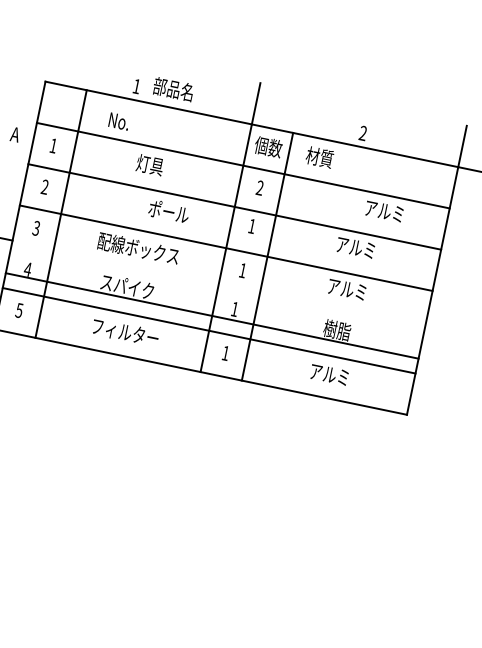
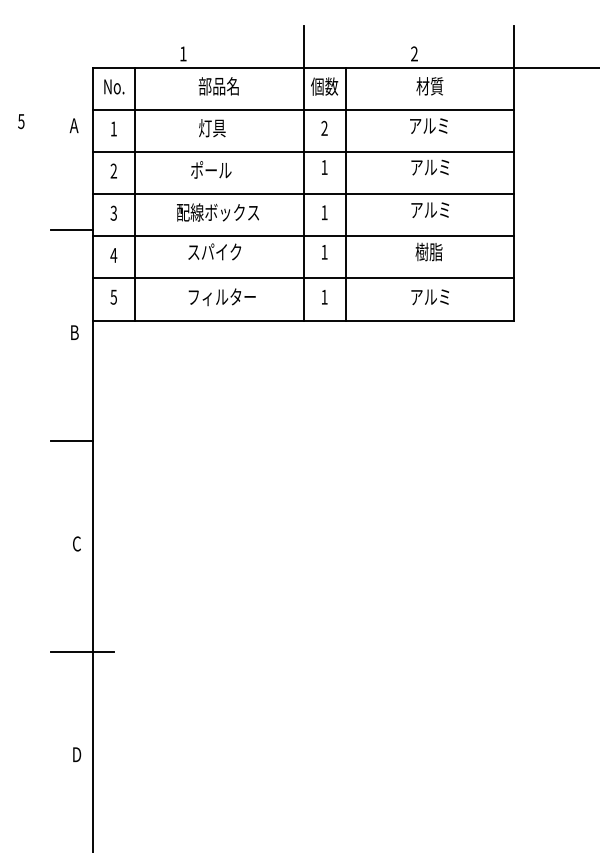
text: (173, 89) -> (218, 86), moved
text: (119, 121) -> (114, 86), moved
text: (319, 157) -> (429, 86), moved
text: (383, 210) -> (428, 125), moved
text: (169, 211) -> (211, 169), moved
line: (211, 316) -> (303, 236), moved

